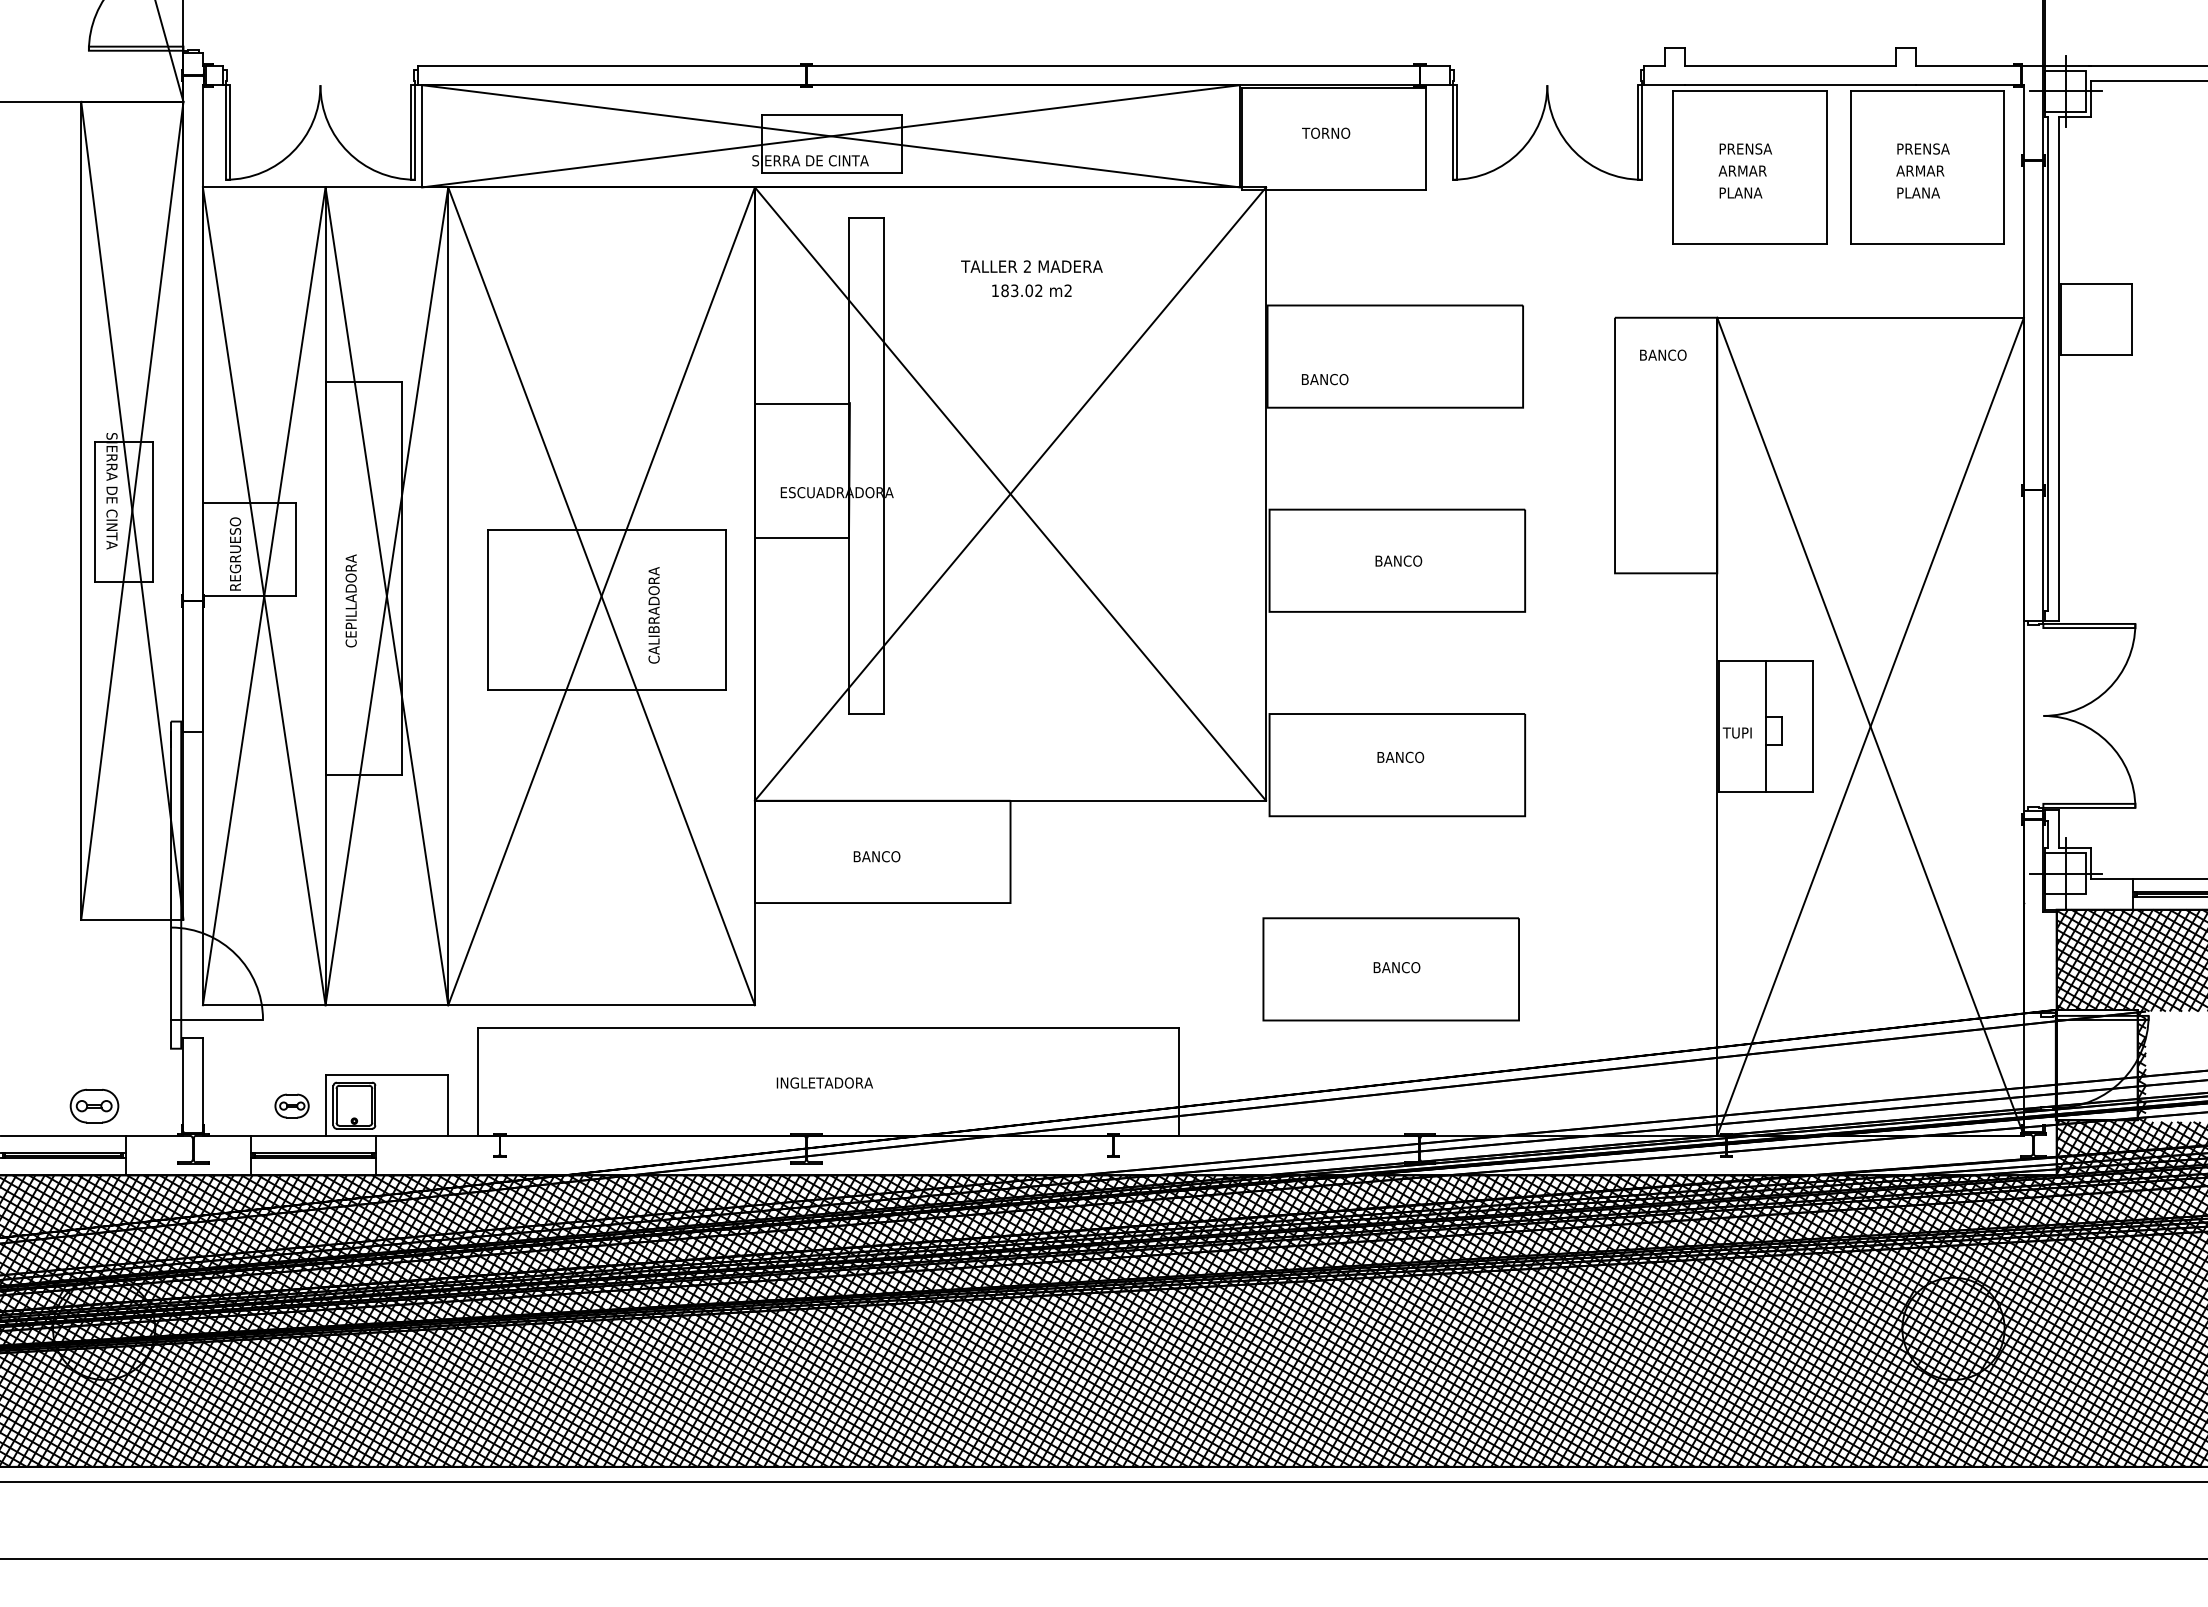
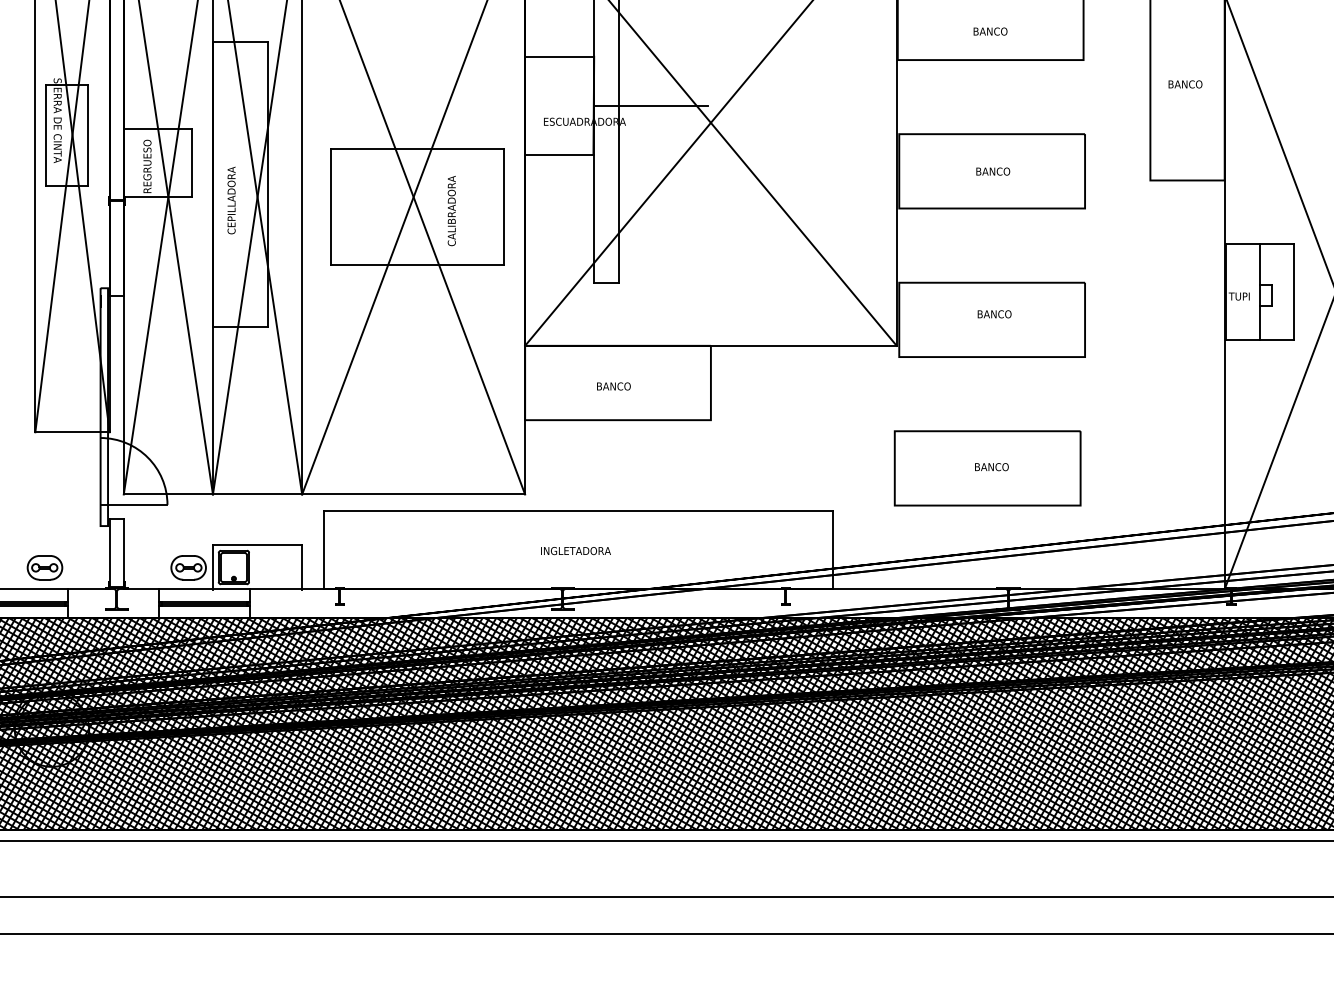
text: (1663, 354) -> (1185, 83), moved
text: (1325, 379) -> (990, 31), moved
line: (927, 470) -> (650, 105), added
part: (291, 1105) -> (188, 567), size x1.43

